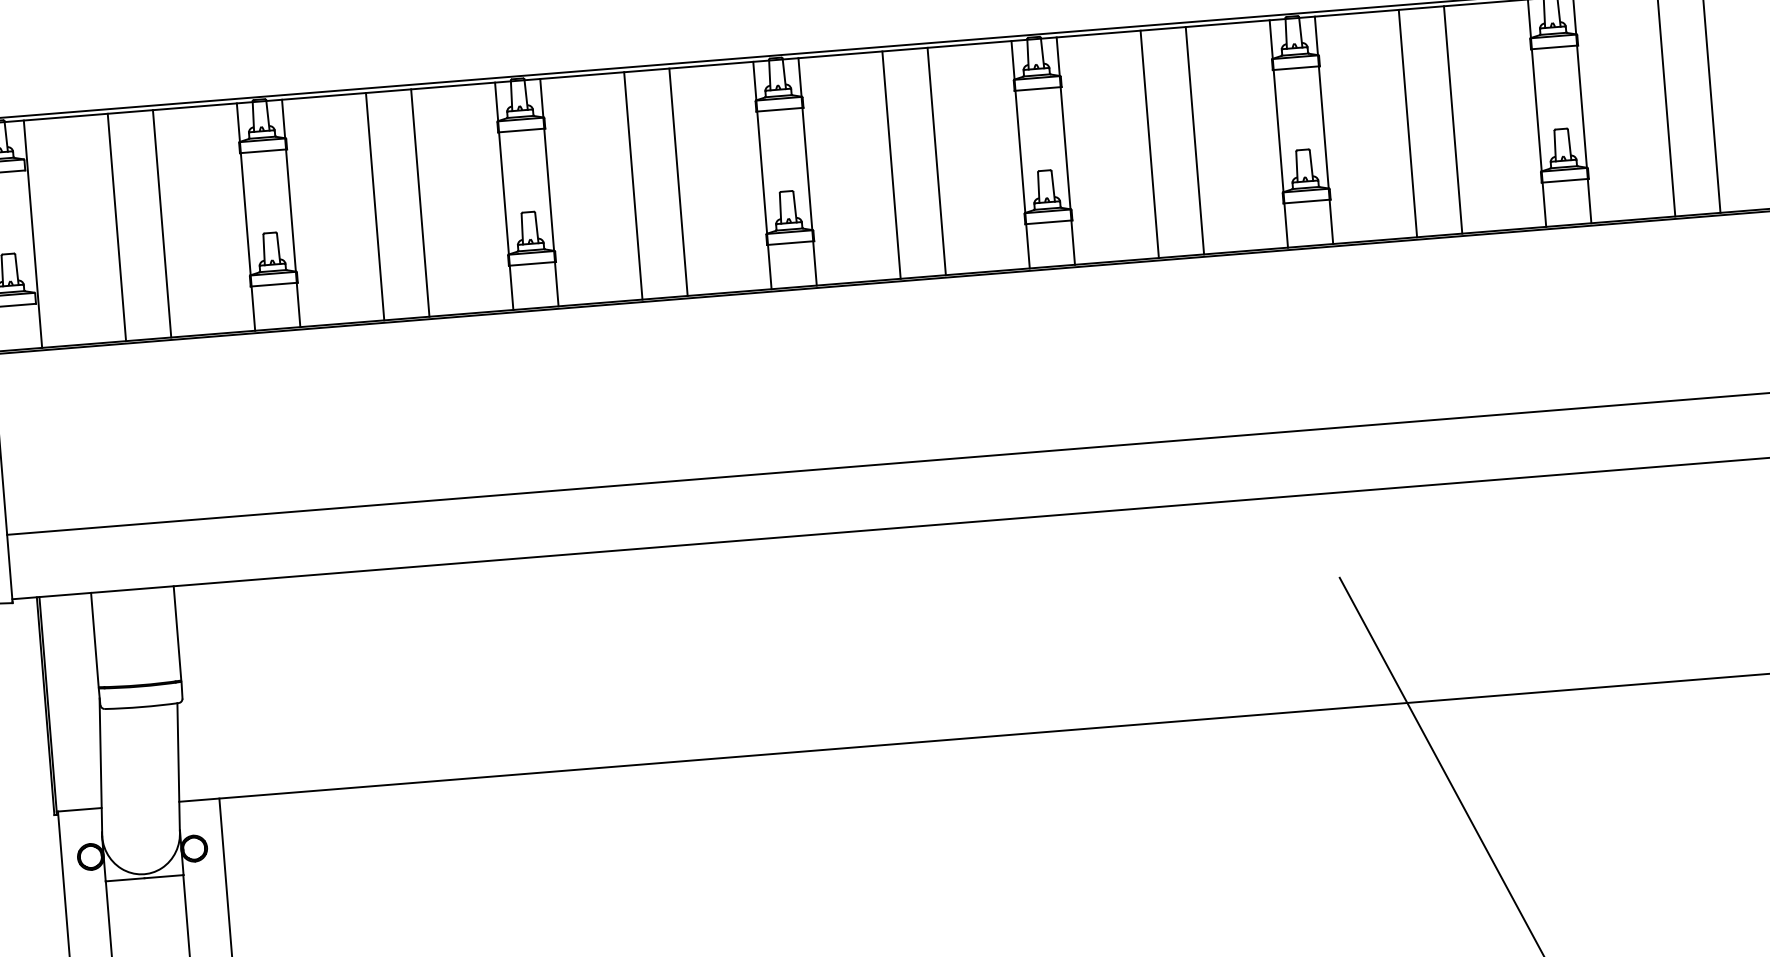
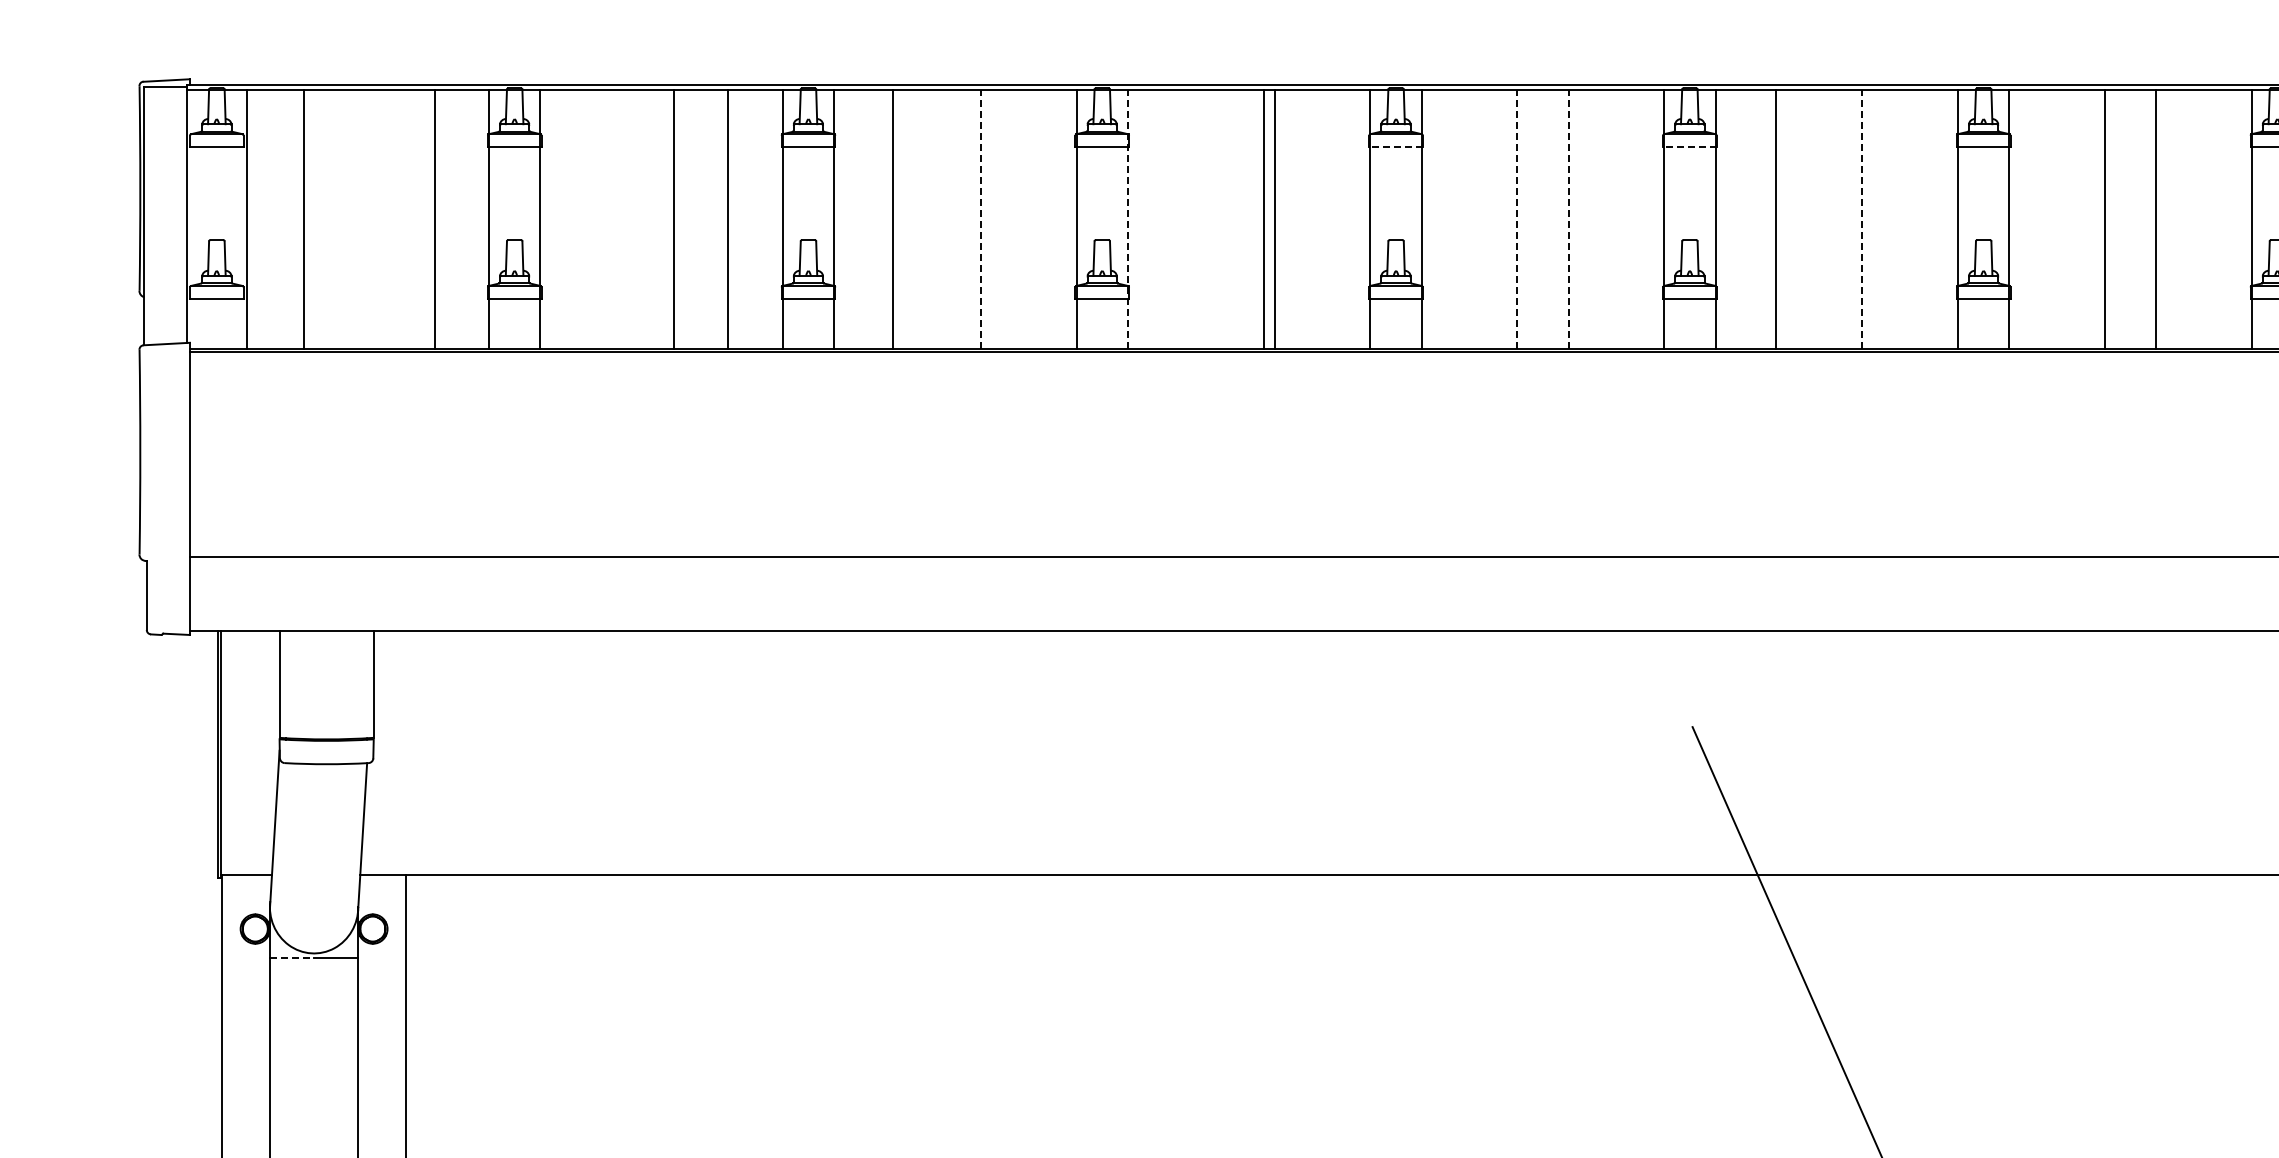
line: (1295, 67) -> (1689, 146), solid -> dashed
line: (1038, 88) -> (1396, 146), solid -> dashed
line: (1453, 119) -> (1862, 219), solid -> dashed
line: (1408, 123) -> (1776, 219), moved
line: (1194, 140) -> (1568, 219), solid -> dashed
line: (1149, 144) -> (1517, 219), solid -> dashed
line: (891, 164) -> (1264, 219), moved
line: (807, 171) -> (1127, 219), solid -> dashed
line: (678, 182) -> (981, 219), solid -> dashed
line: (633, 185) -> (892, 219), moved
line: (420, 202) -> (728, 219), moved
line: (374, 206) -> (673, 219), moved
line: (162, 223) -> (435, 219), moved
line: (117, 227) -> (304, 219), moved
line: (125, 880) -> (292, 958), solid -> dashed

